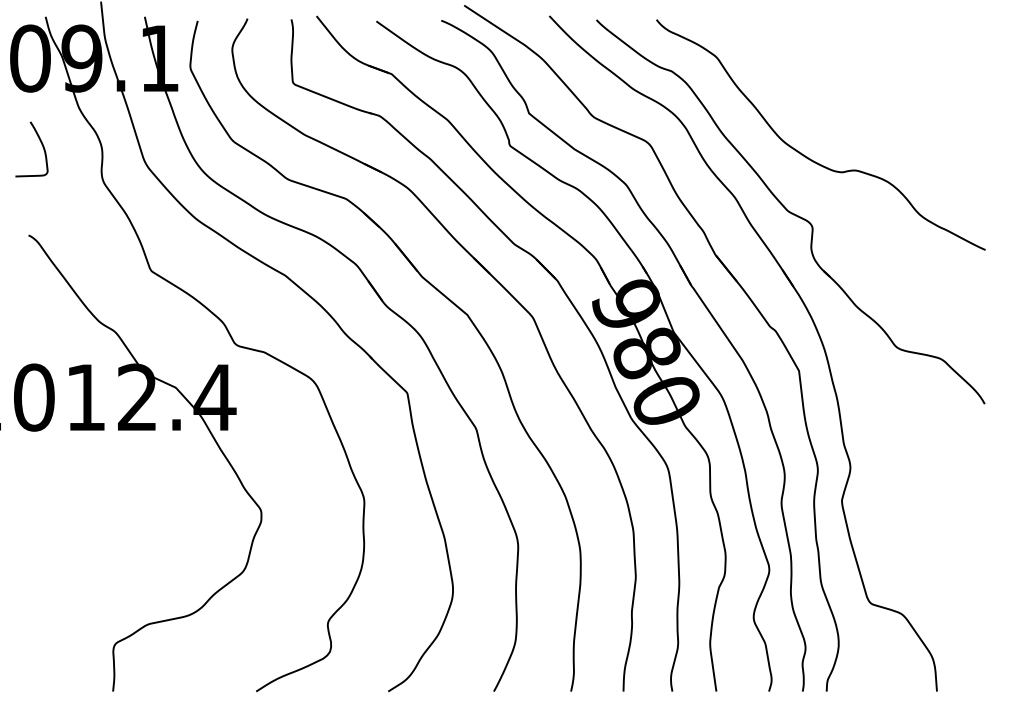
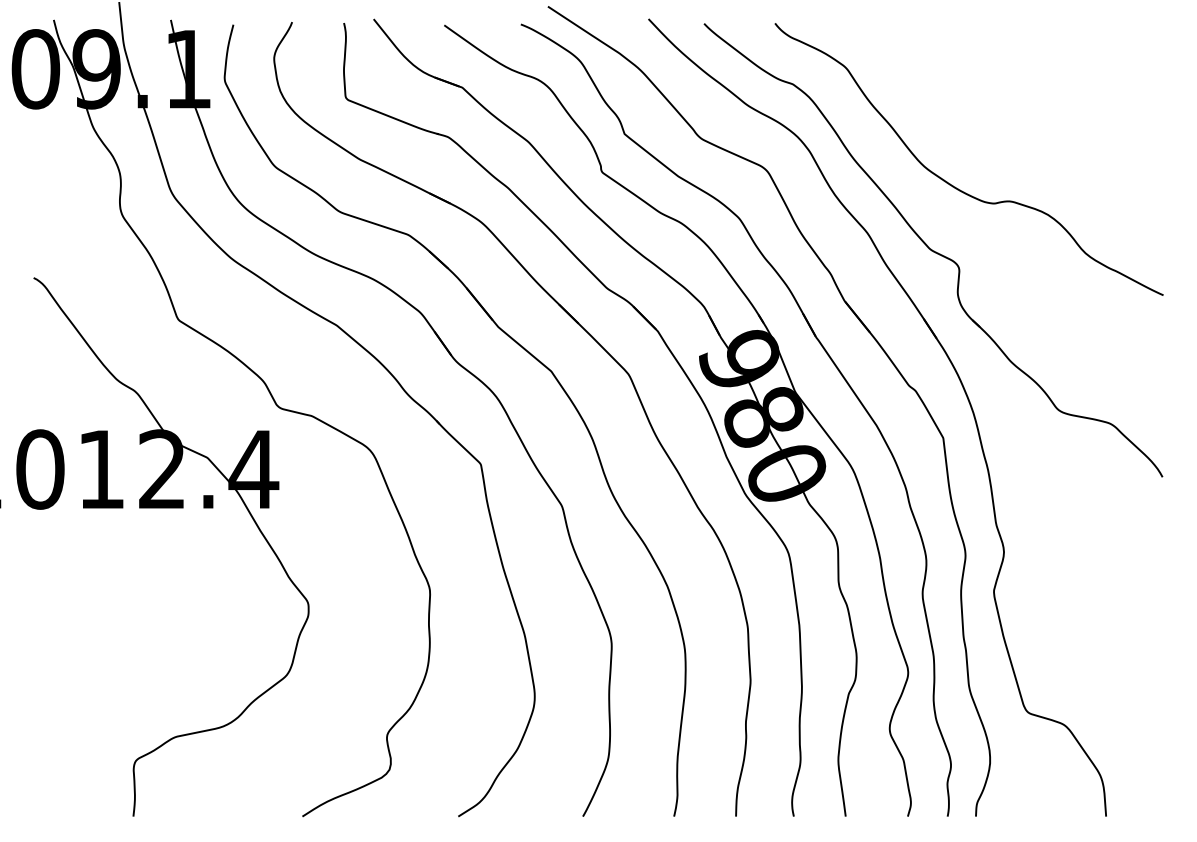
curve: (41, 146) -> (49, 172), removed

